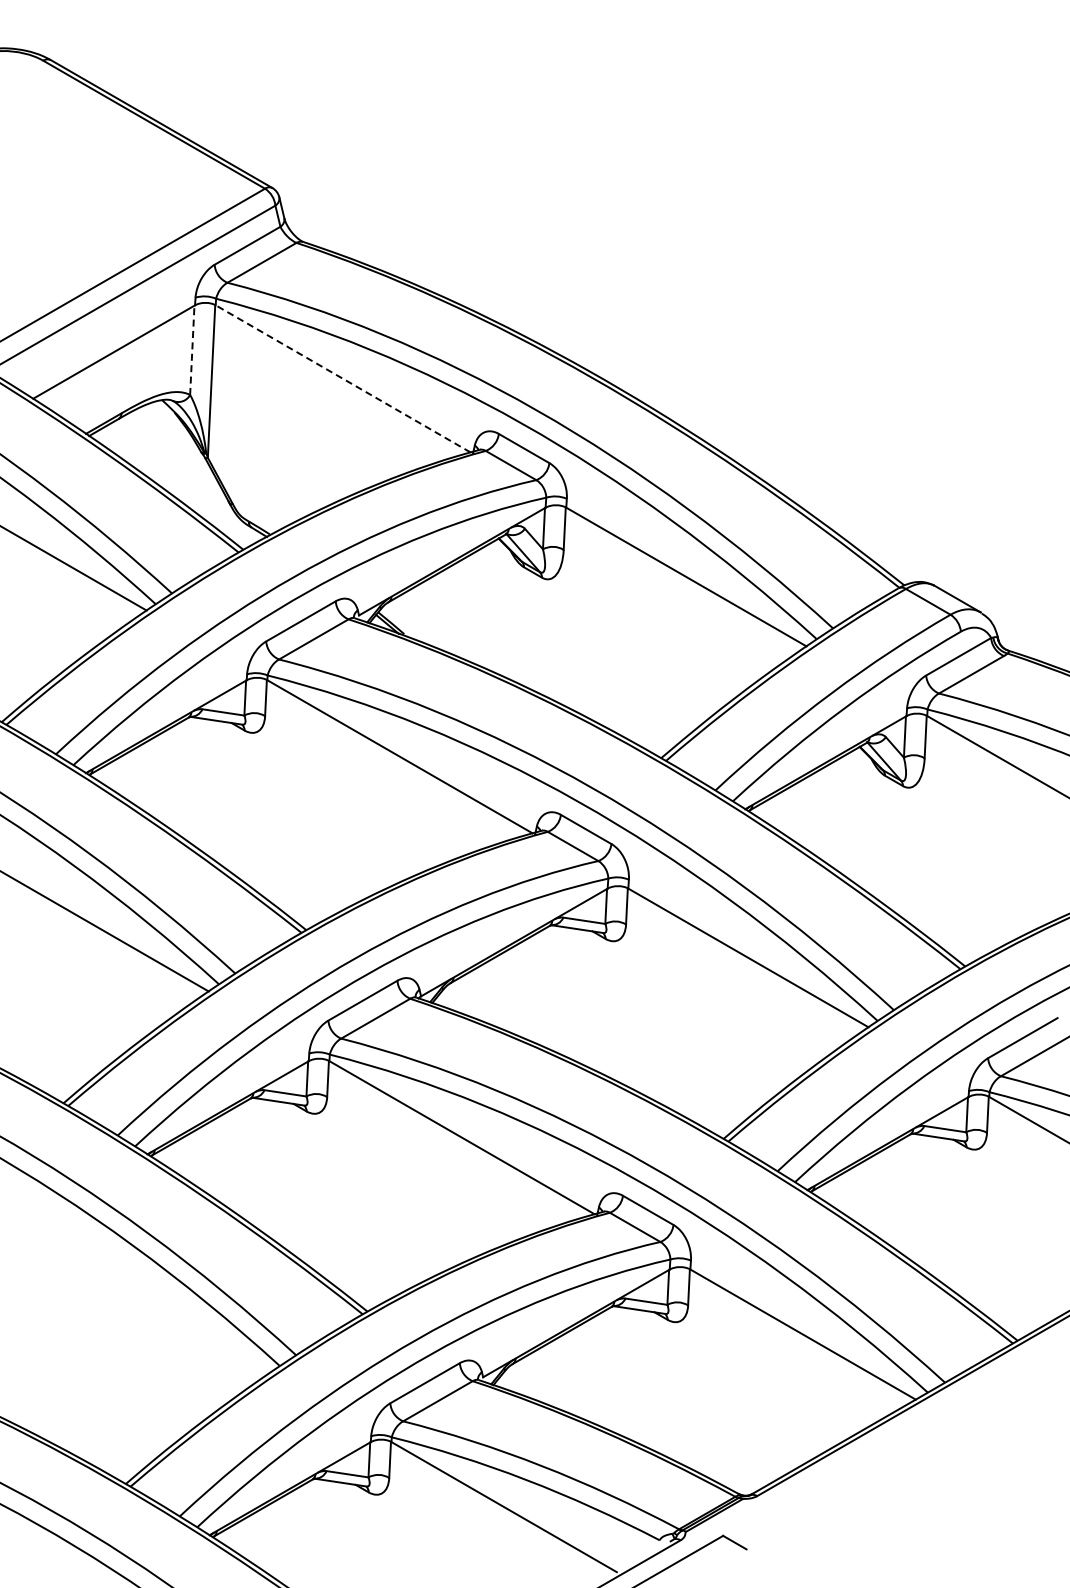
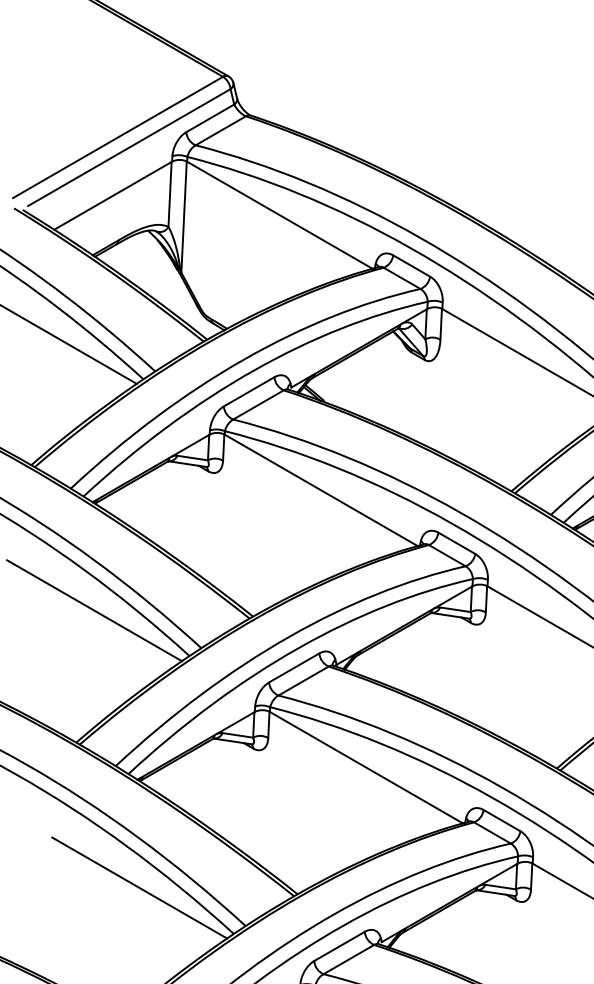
line: (192, 350) -> (170, 194), dashed -> solid
line: (342, 378) -> (279, 214), dashed -> solid
line: (150, 1302) -> (139, 887), added

